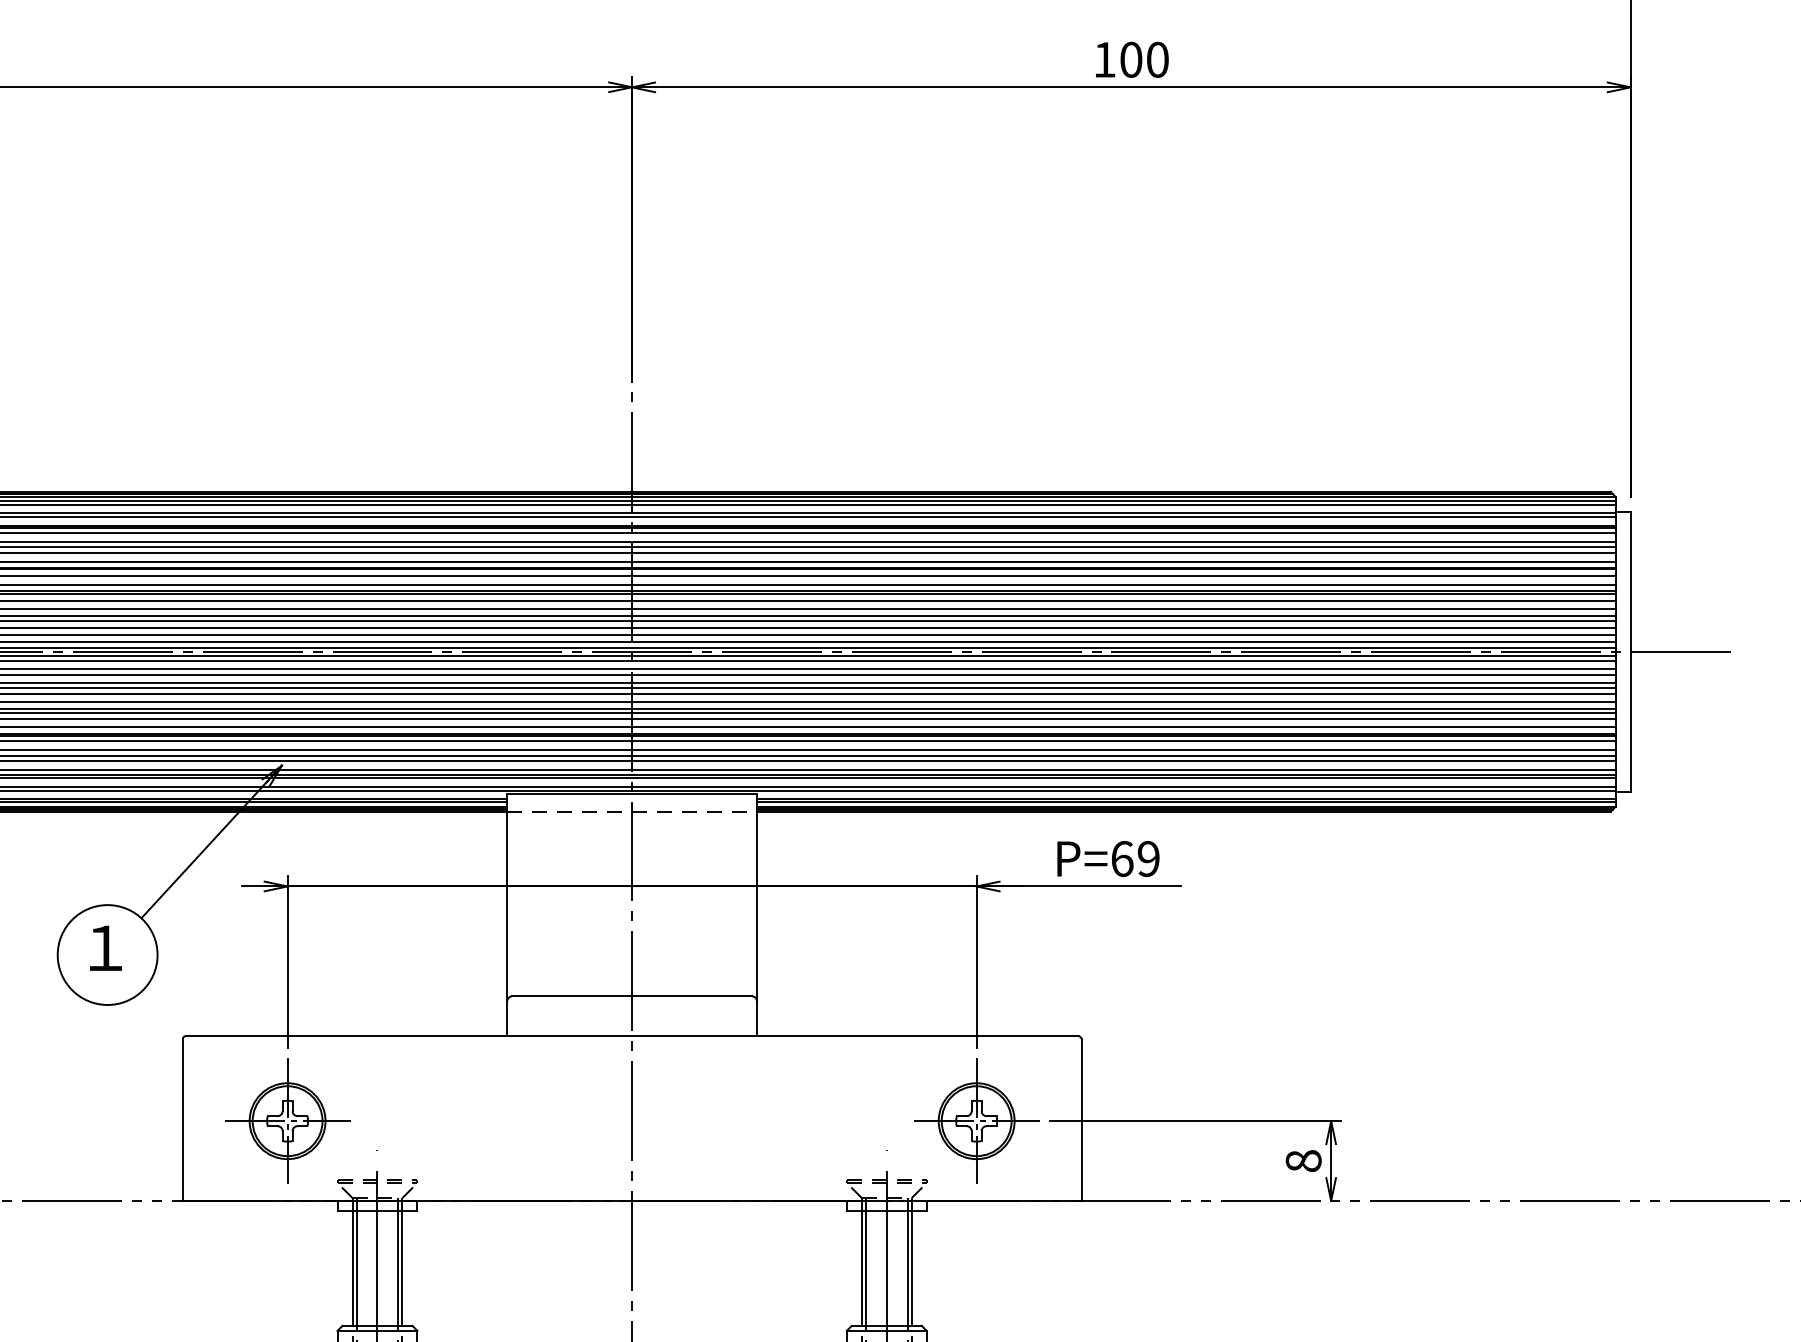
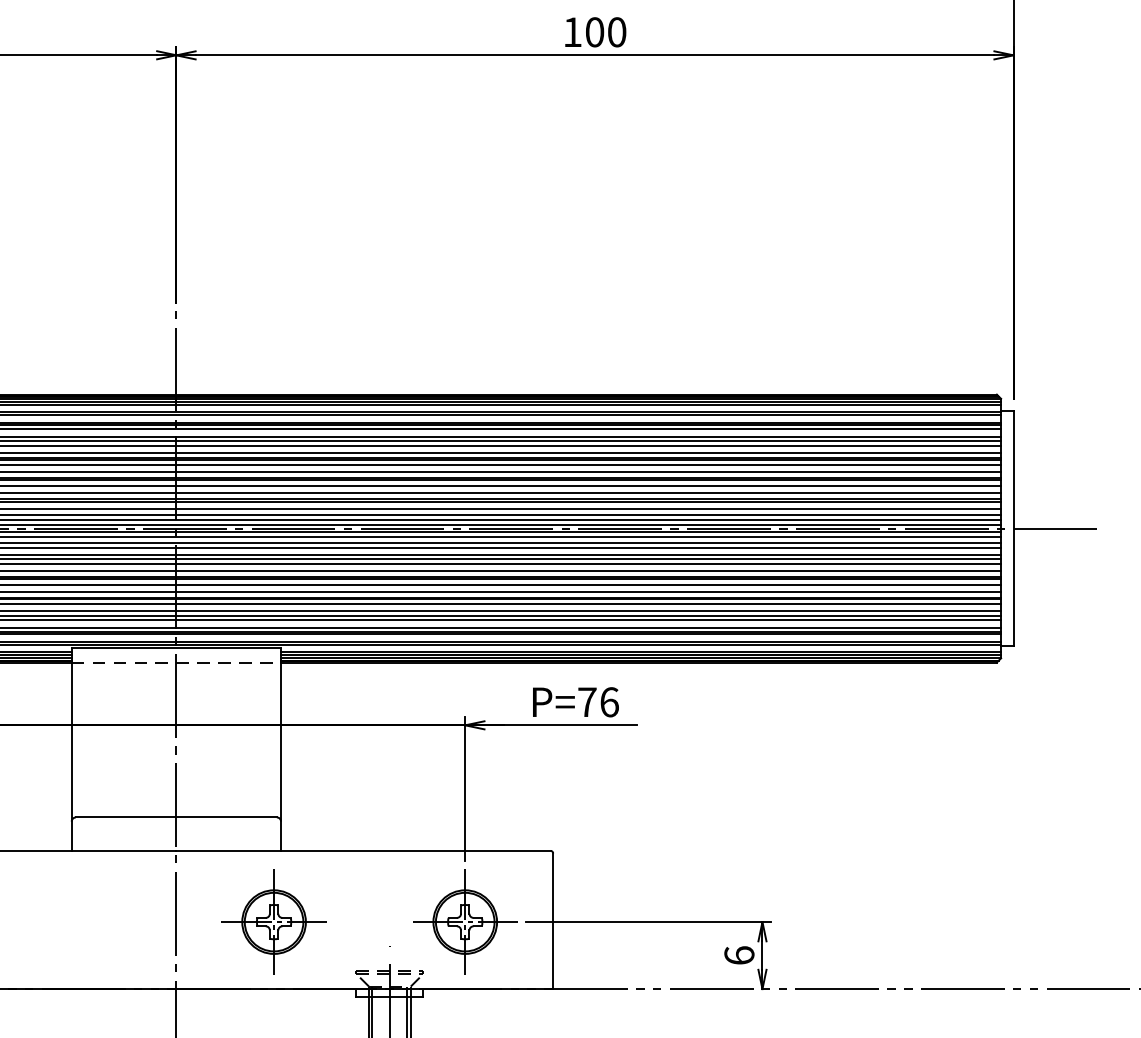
text: (1135, 859) -> (598, 702), P=69 -> P=76
part: (748, 1120) -> (273, 921), added
text: (1303, 1161) -> (739, 955), 8 -> 6

